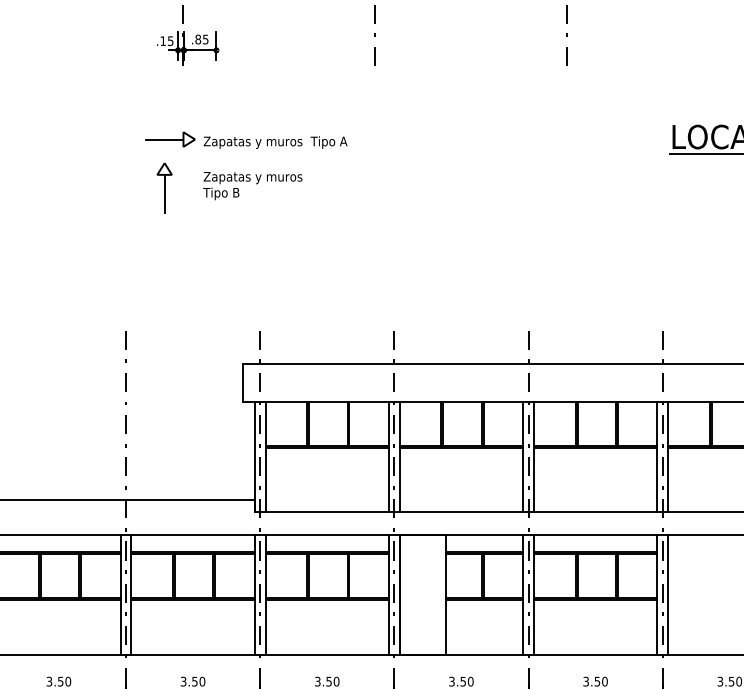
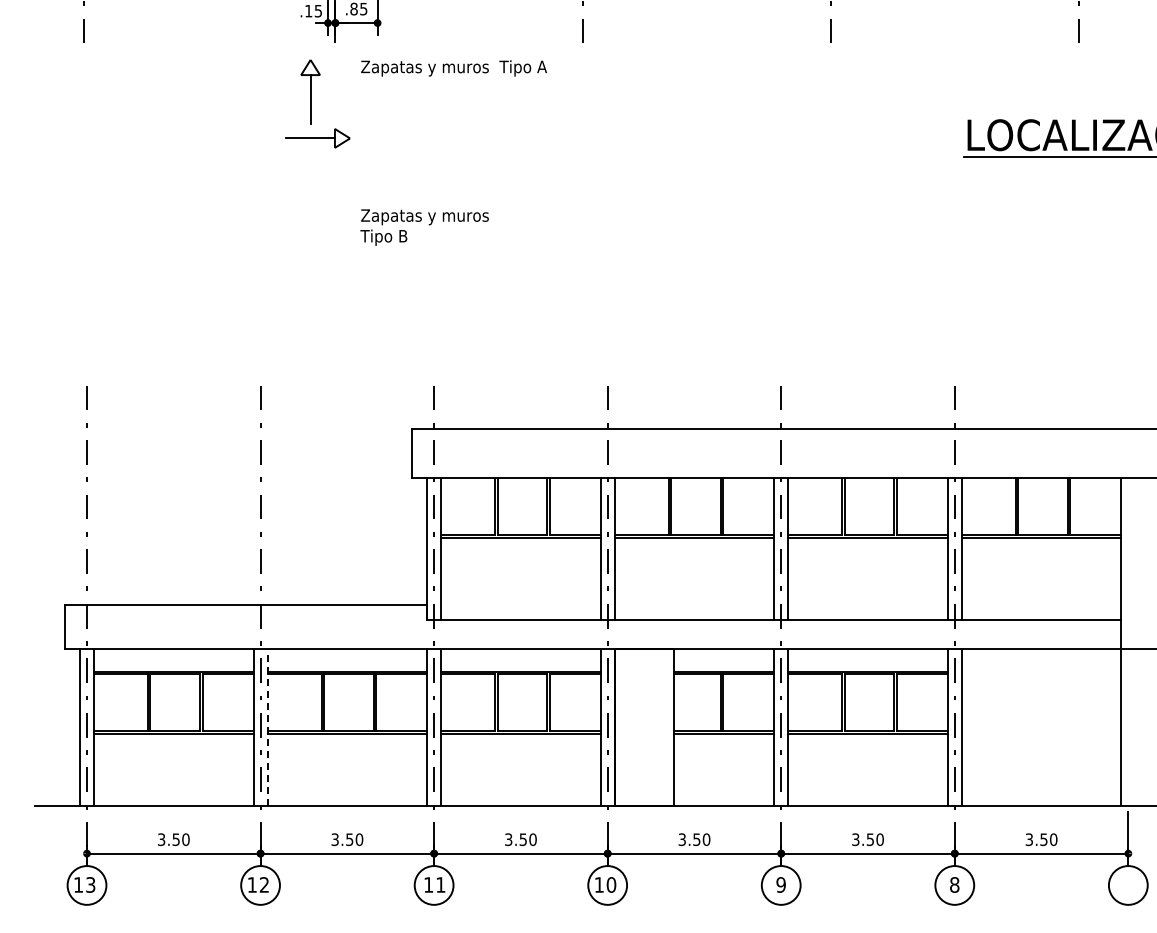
text: (275, 142) -> (453, 68), moved
text: (252, 185) -> (424, 227), moved
part: (164, 187) -> (310, 91), moved
line: (131, 594) -> (267, 727), solid -> dashed

